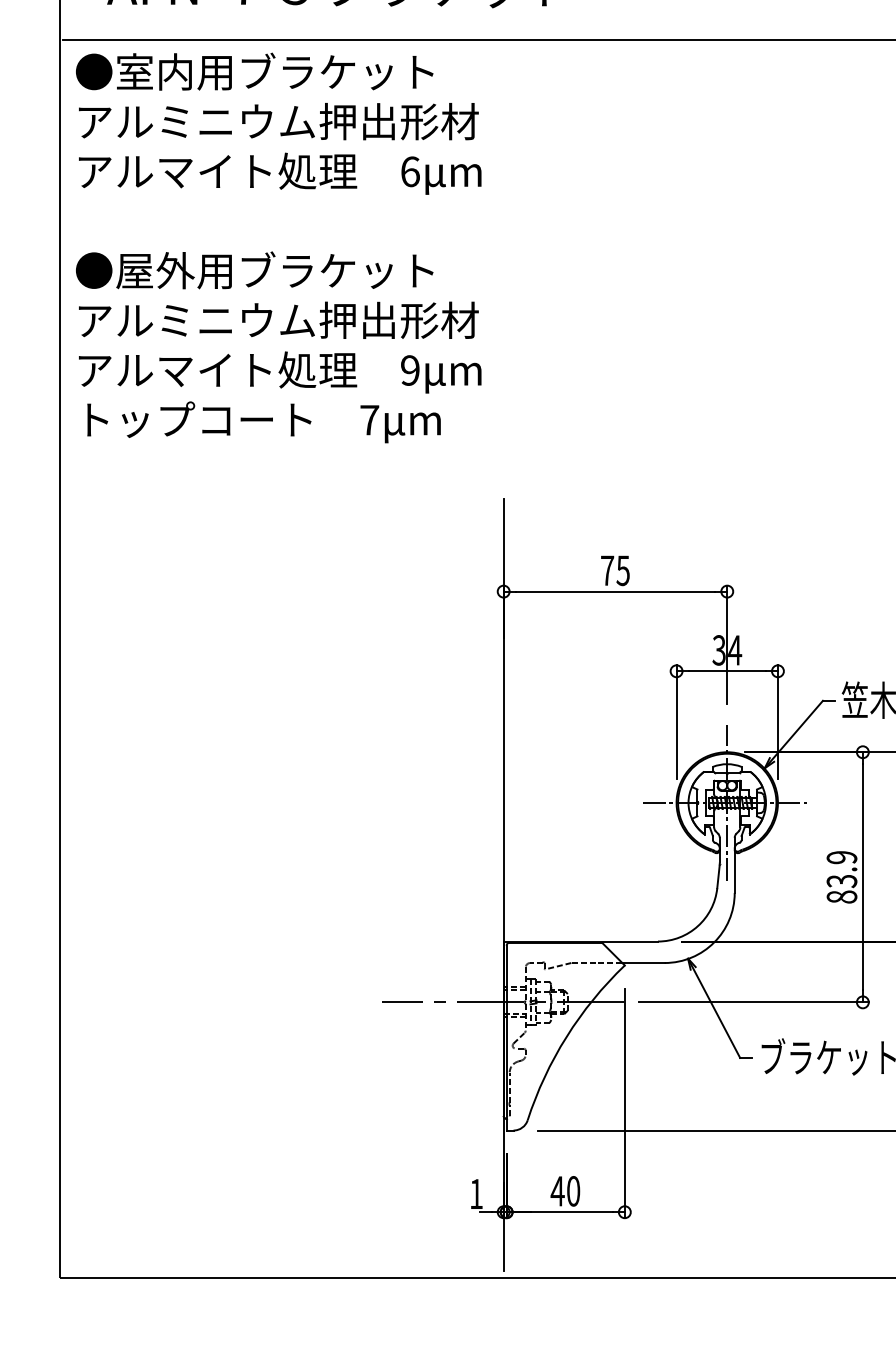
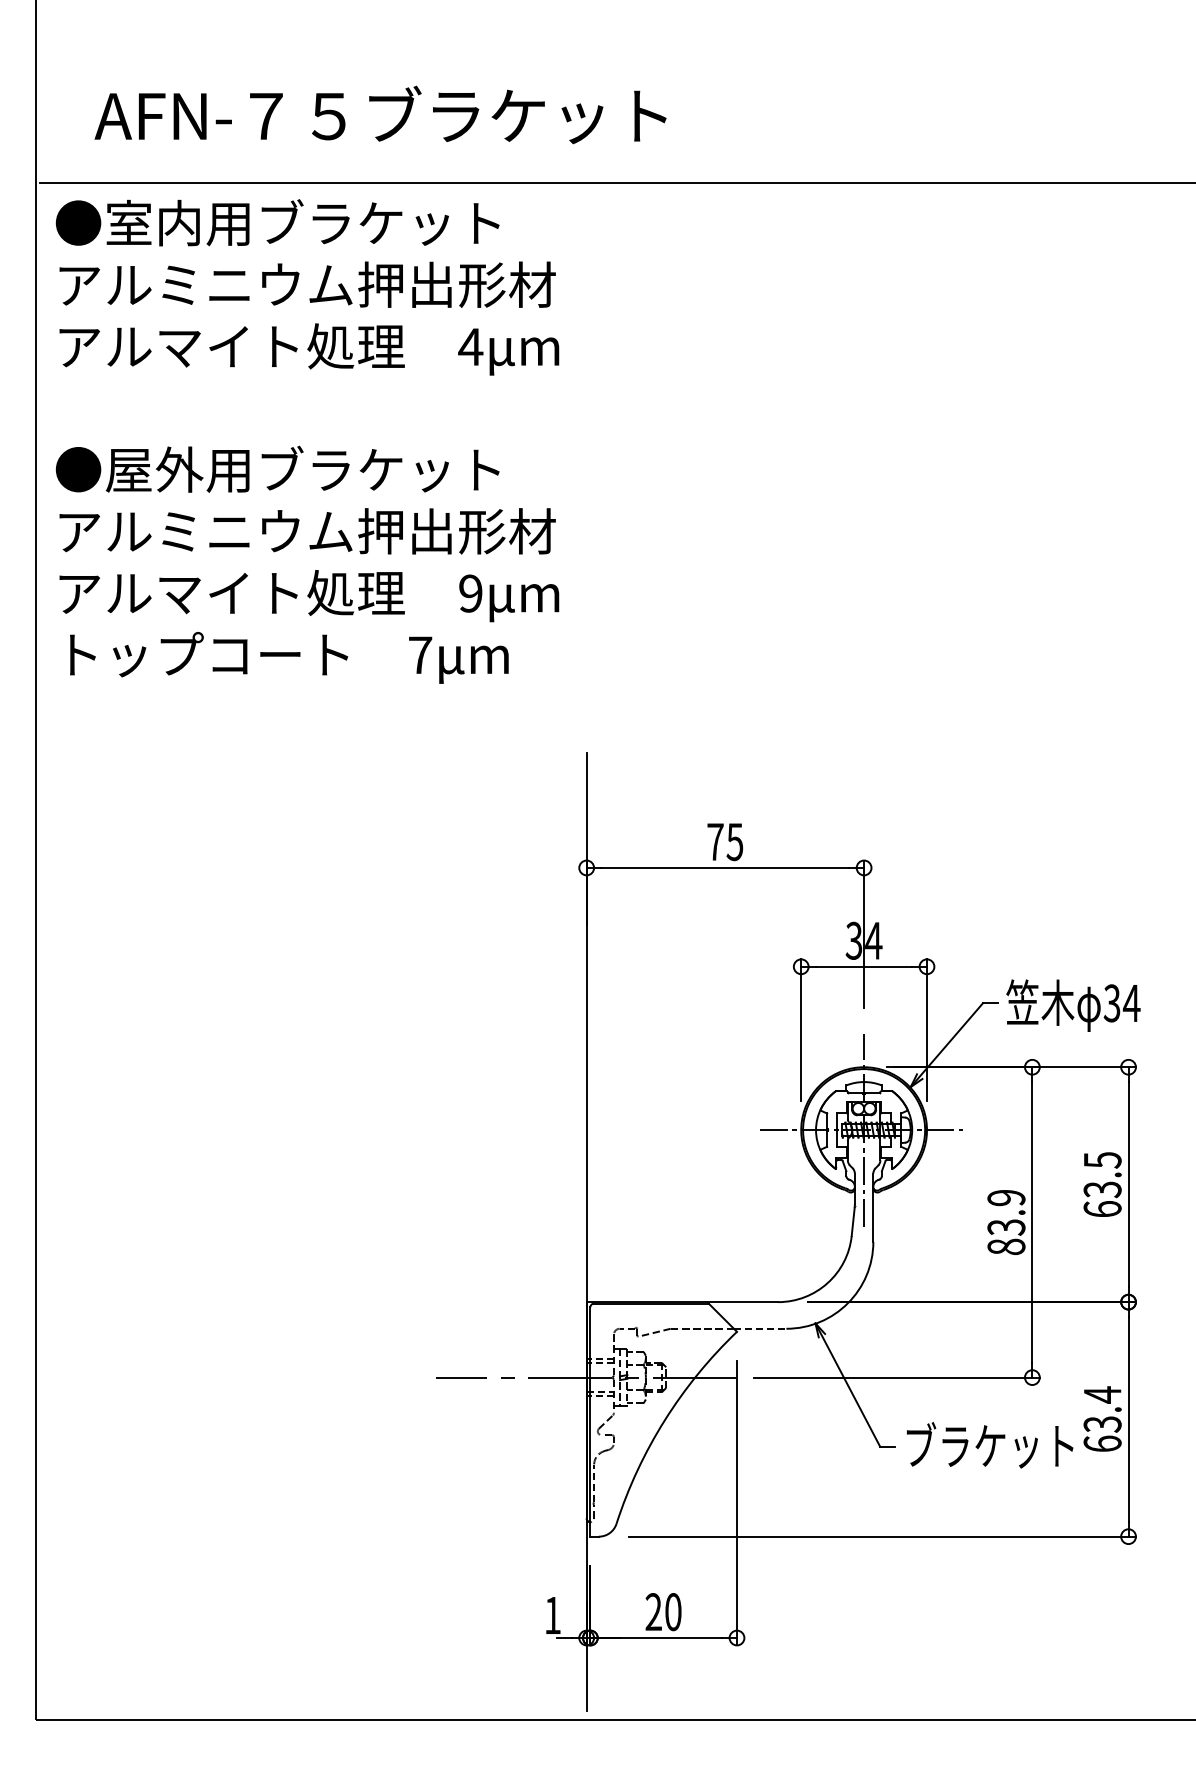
text: (410, 172) -> (470, 347), 6µm -> 4µm
line: (643, 962) -> (760, 1328), solid -> dashed
text: (557, 1190) -> (653, 1611), 40 -> 20

